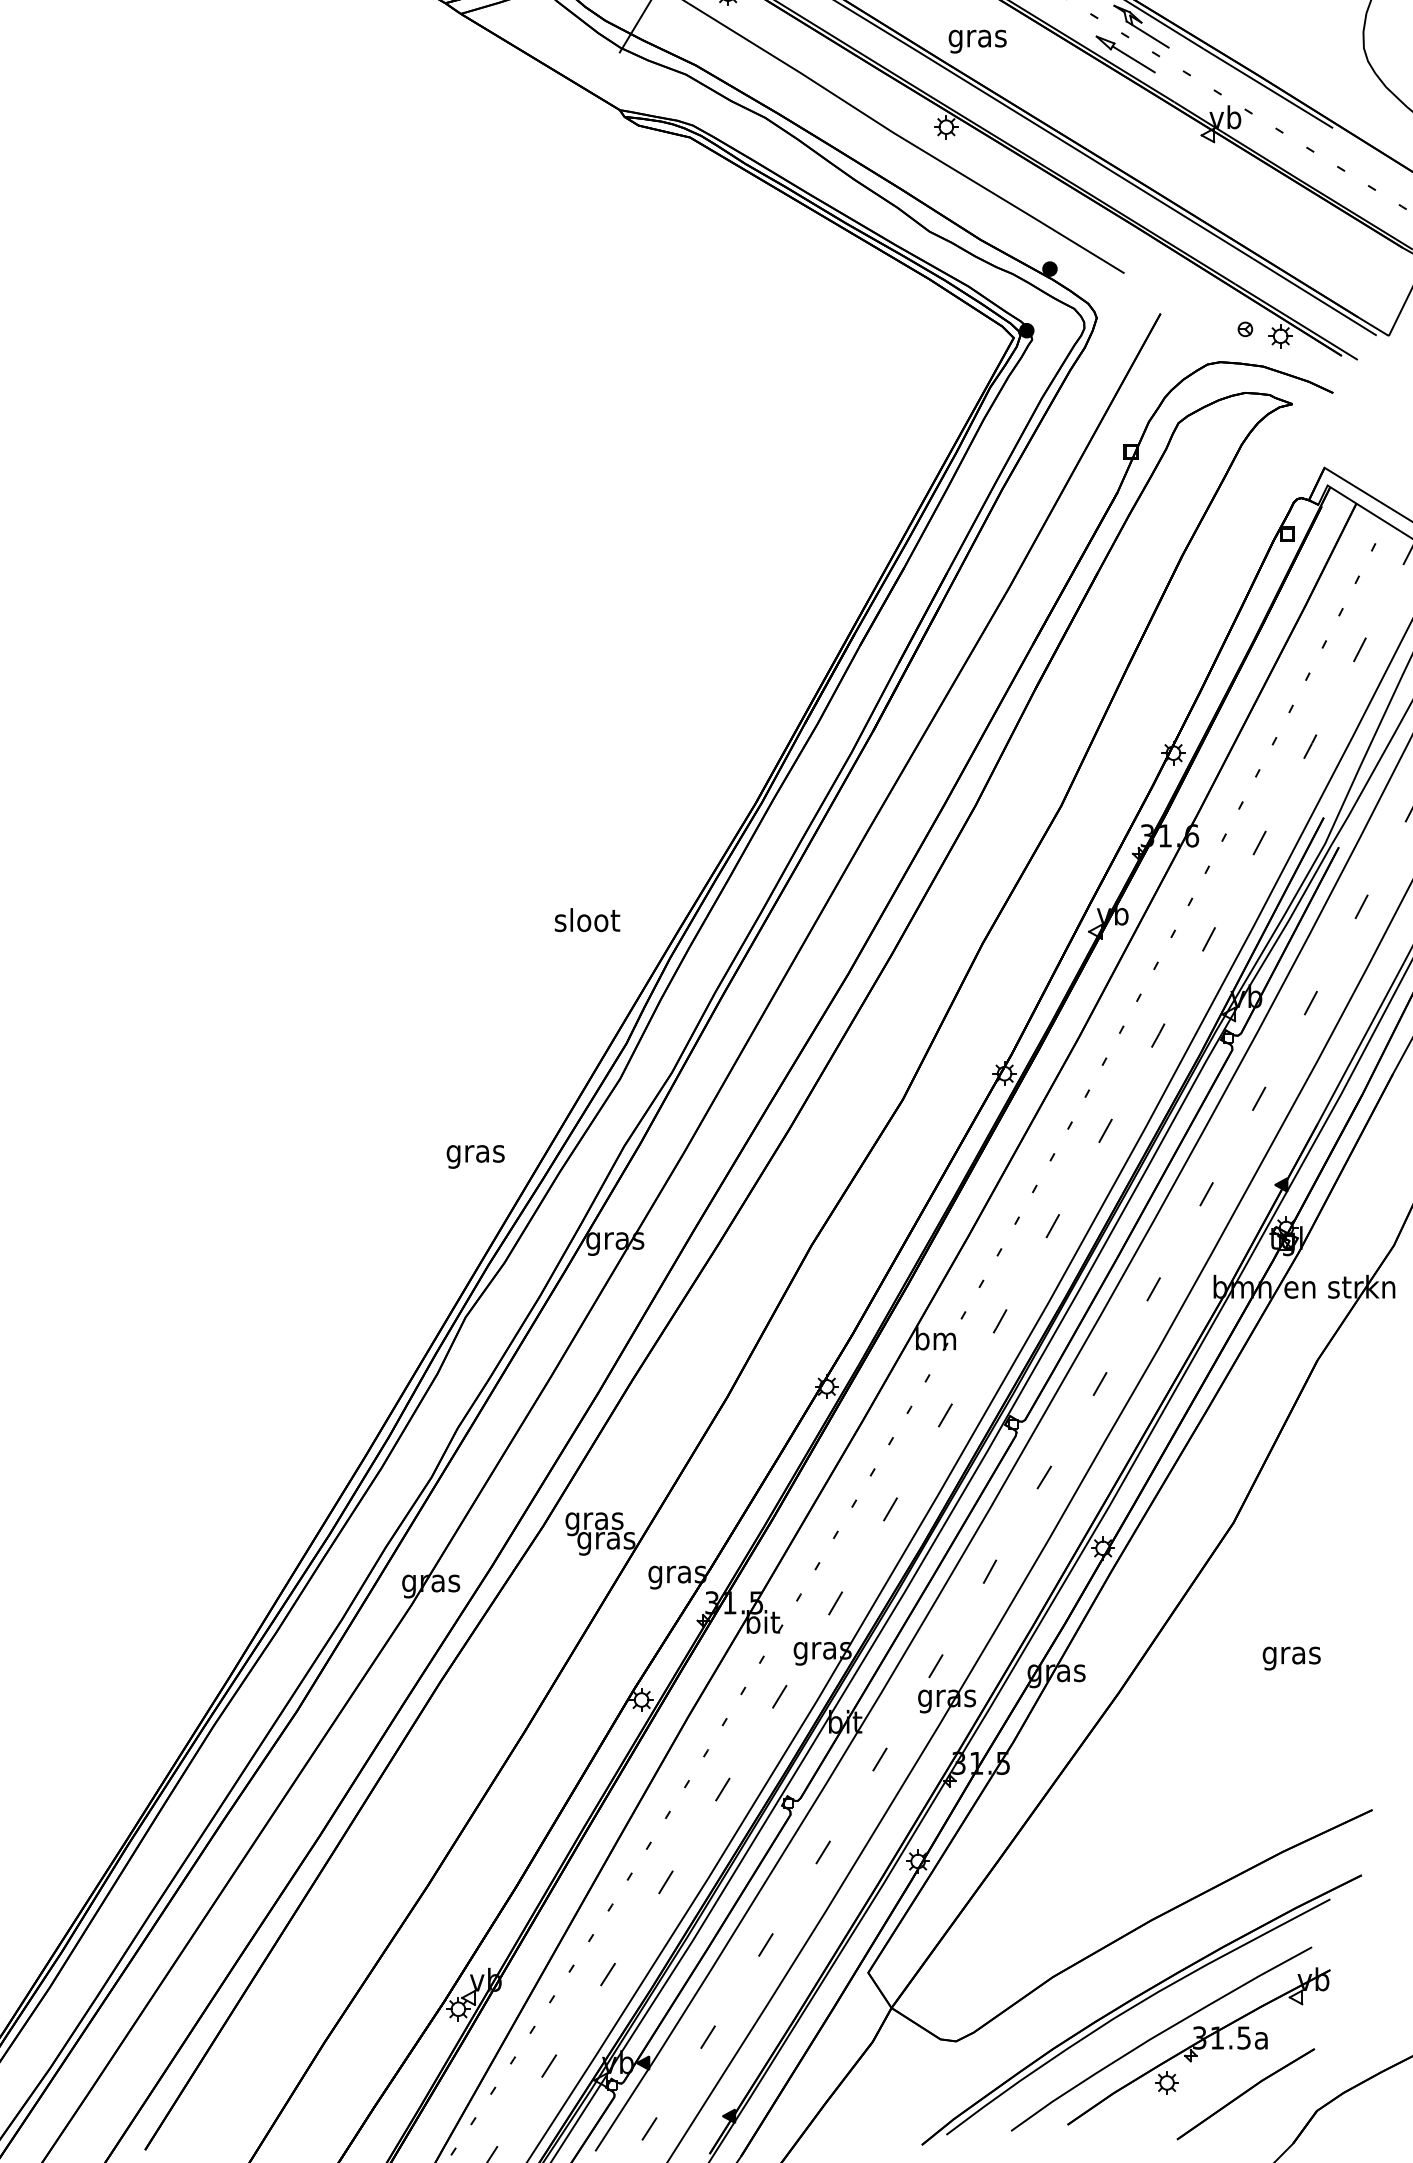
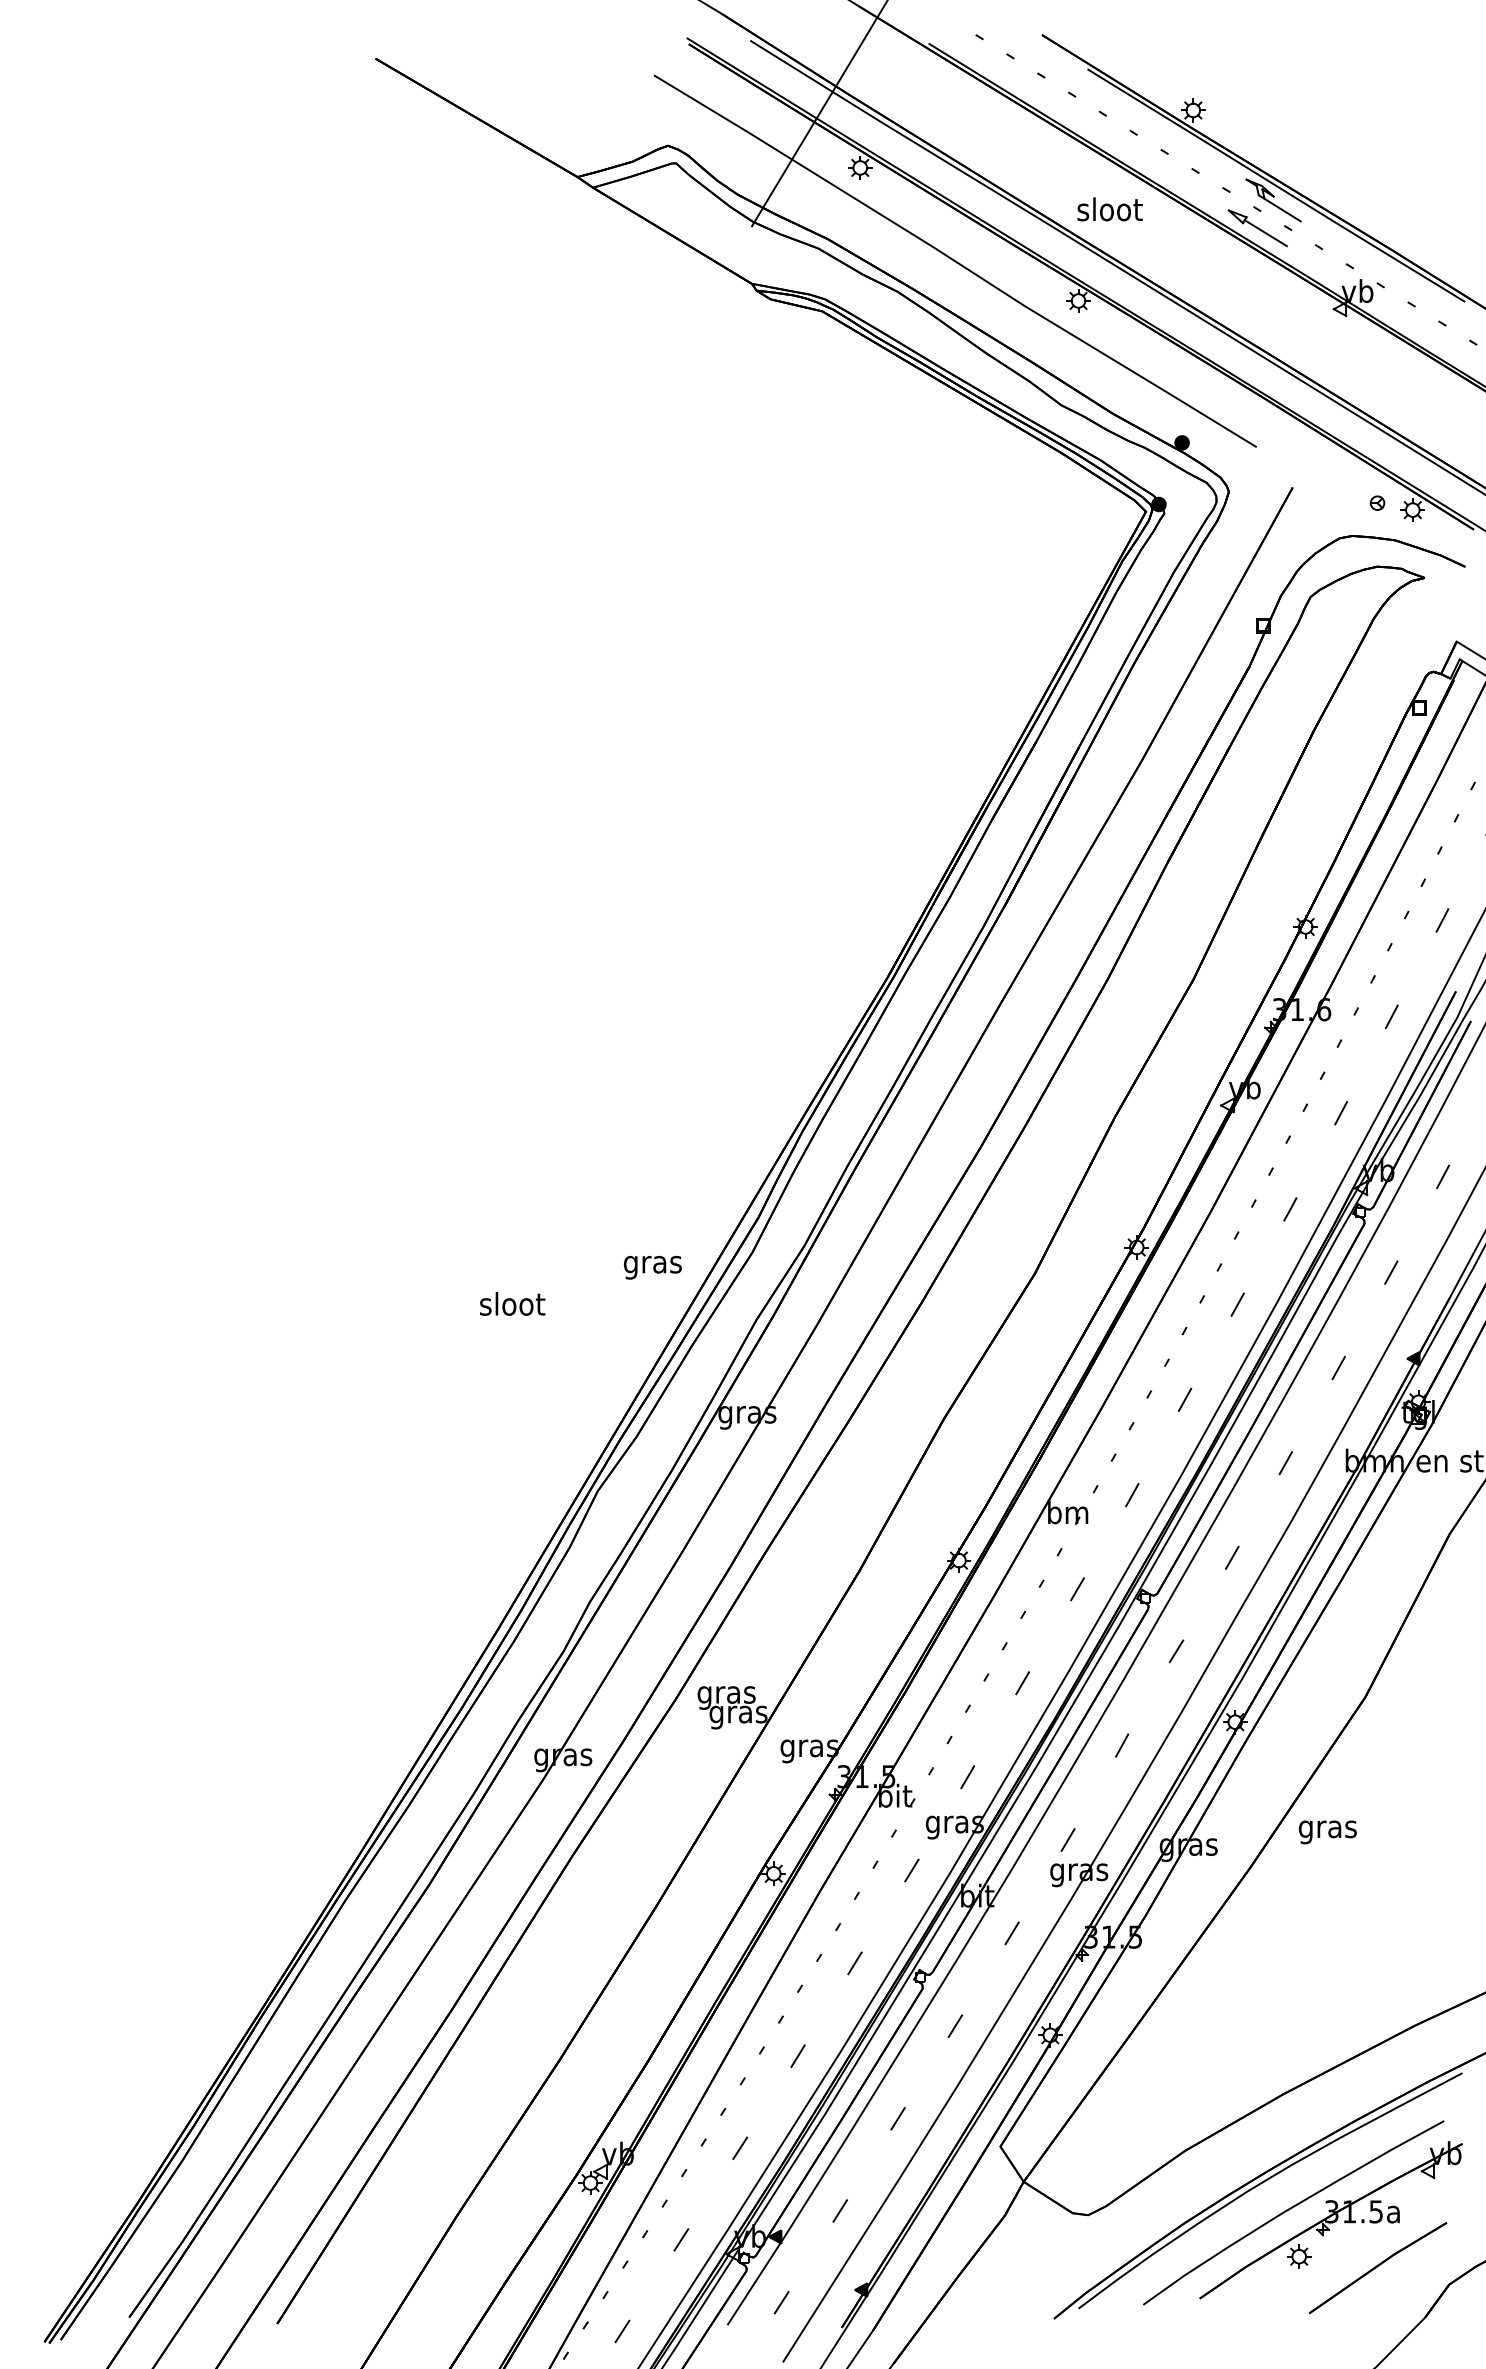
text: (977, 38) -> (1109, 212), gras -> sloot
text: (587, 919) -> (512, 1303), moved
text: (475, 1156) -> (652, 1267), moved
text: (1291, 1658) -> (1327, 1832), moved

